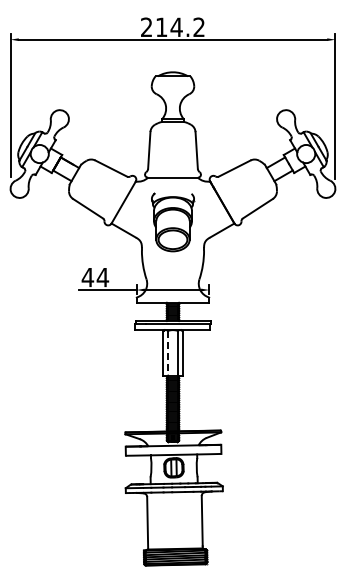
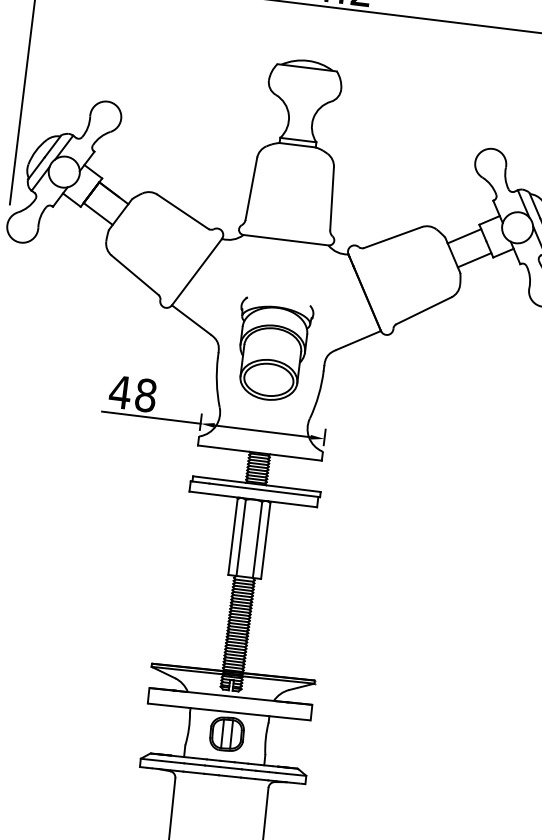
part: (173, 222) -> (273, 350), moved
text: (102, 277) -> (145, 395), 44 -> 48
line: (168, 353) -> (241, 538), dashed -> solid

